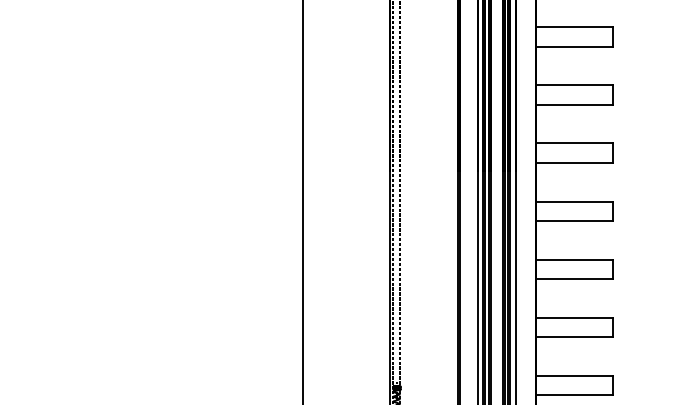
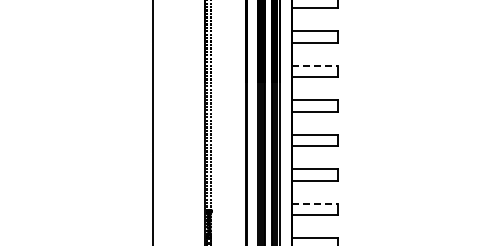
line: (575, 142) -> (315, 65), solid -> dashed
line: (575, 375) -> (315, 203), solid -> dashed

